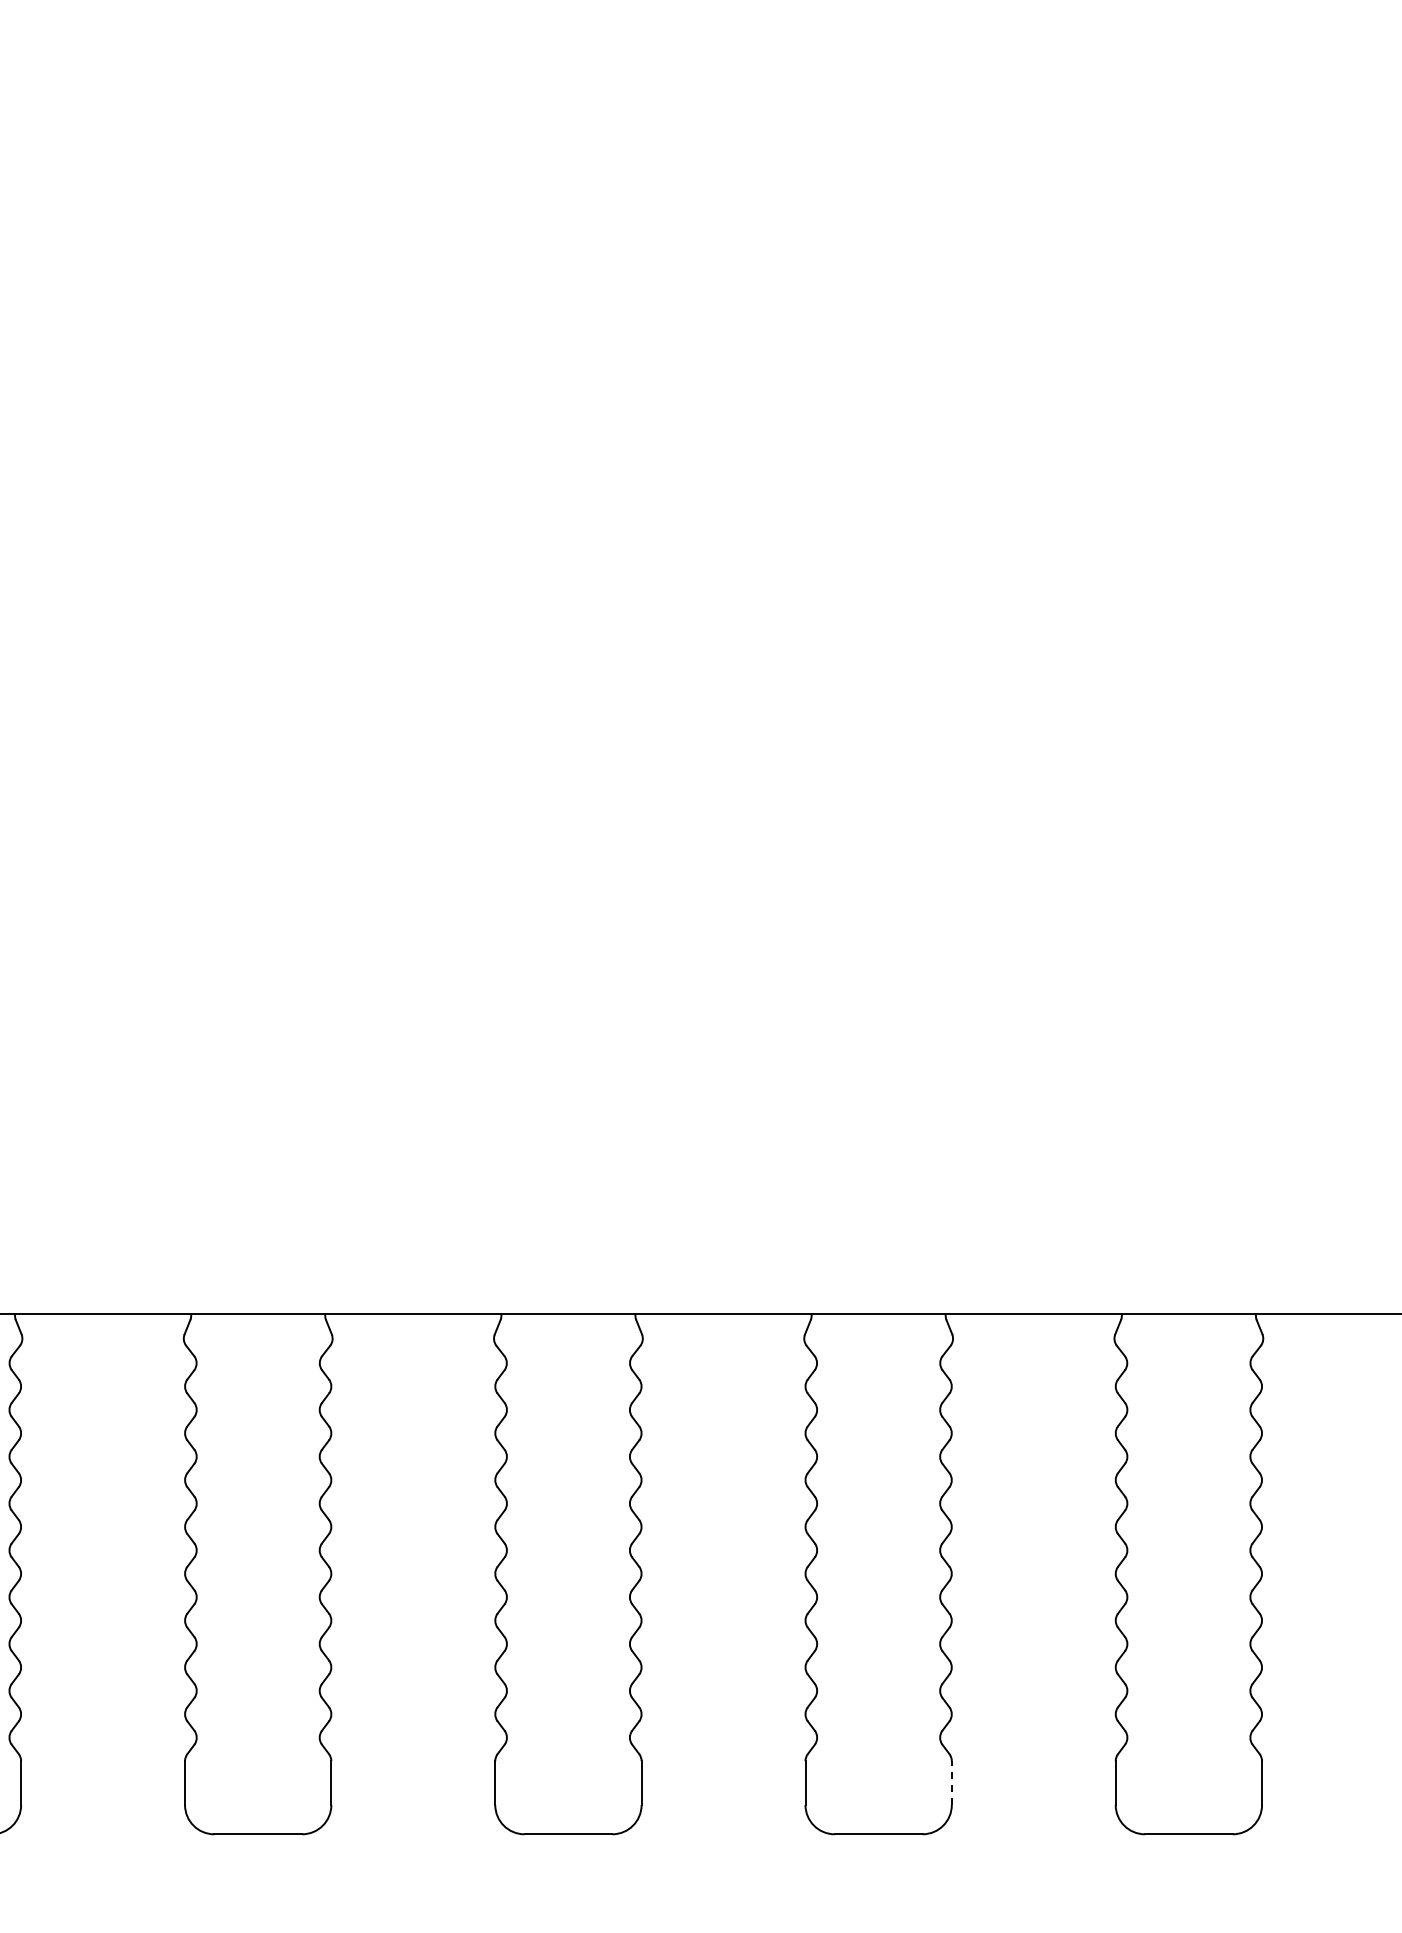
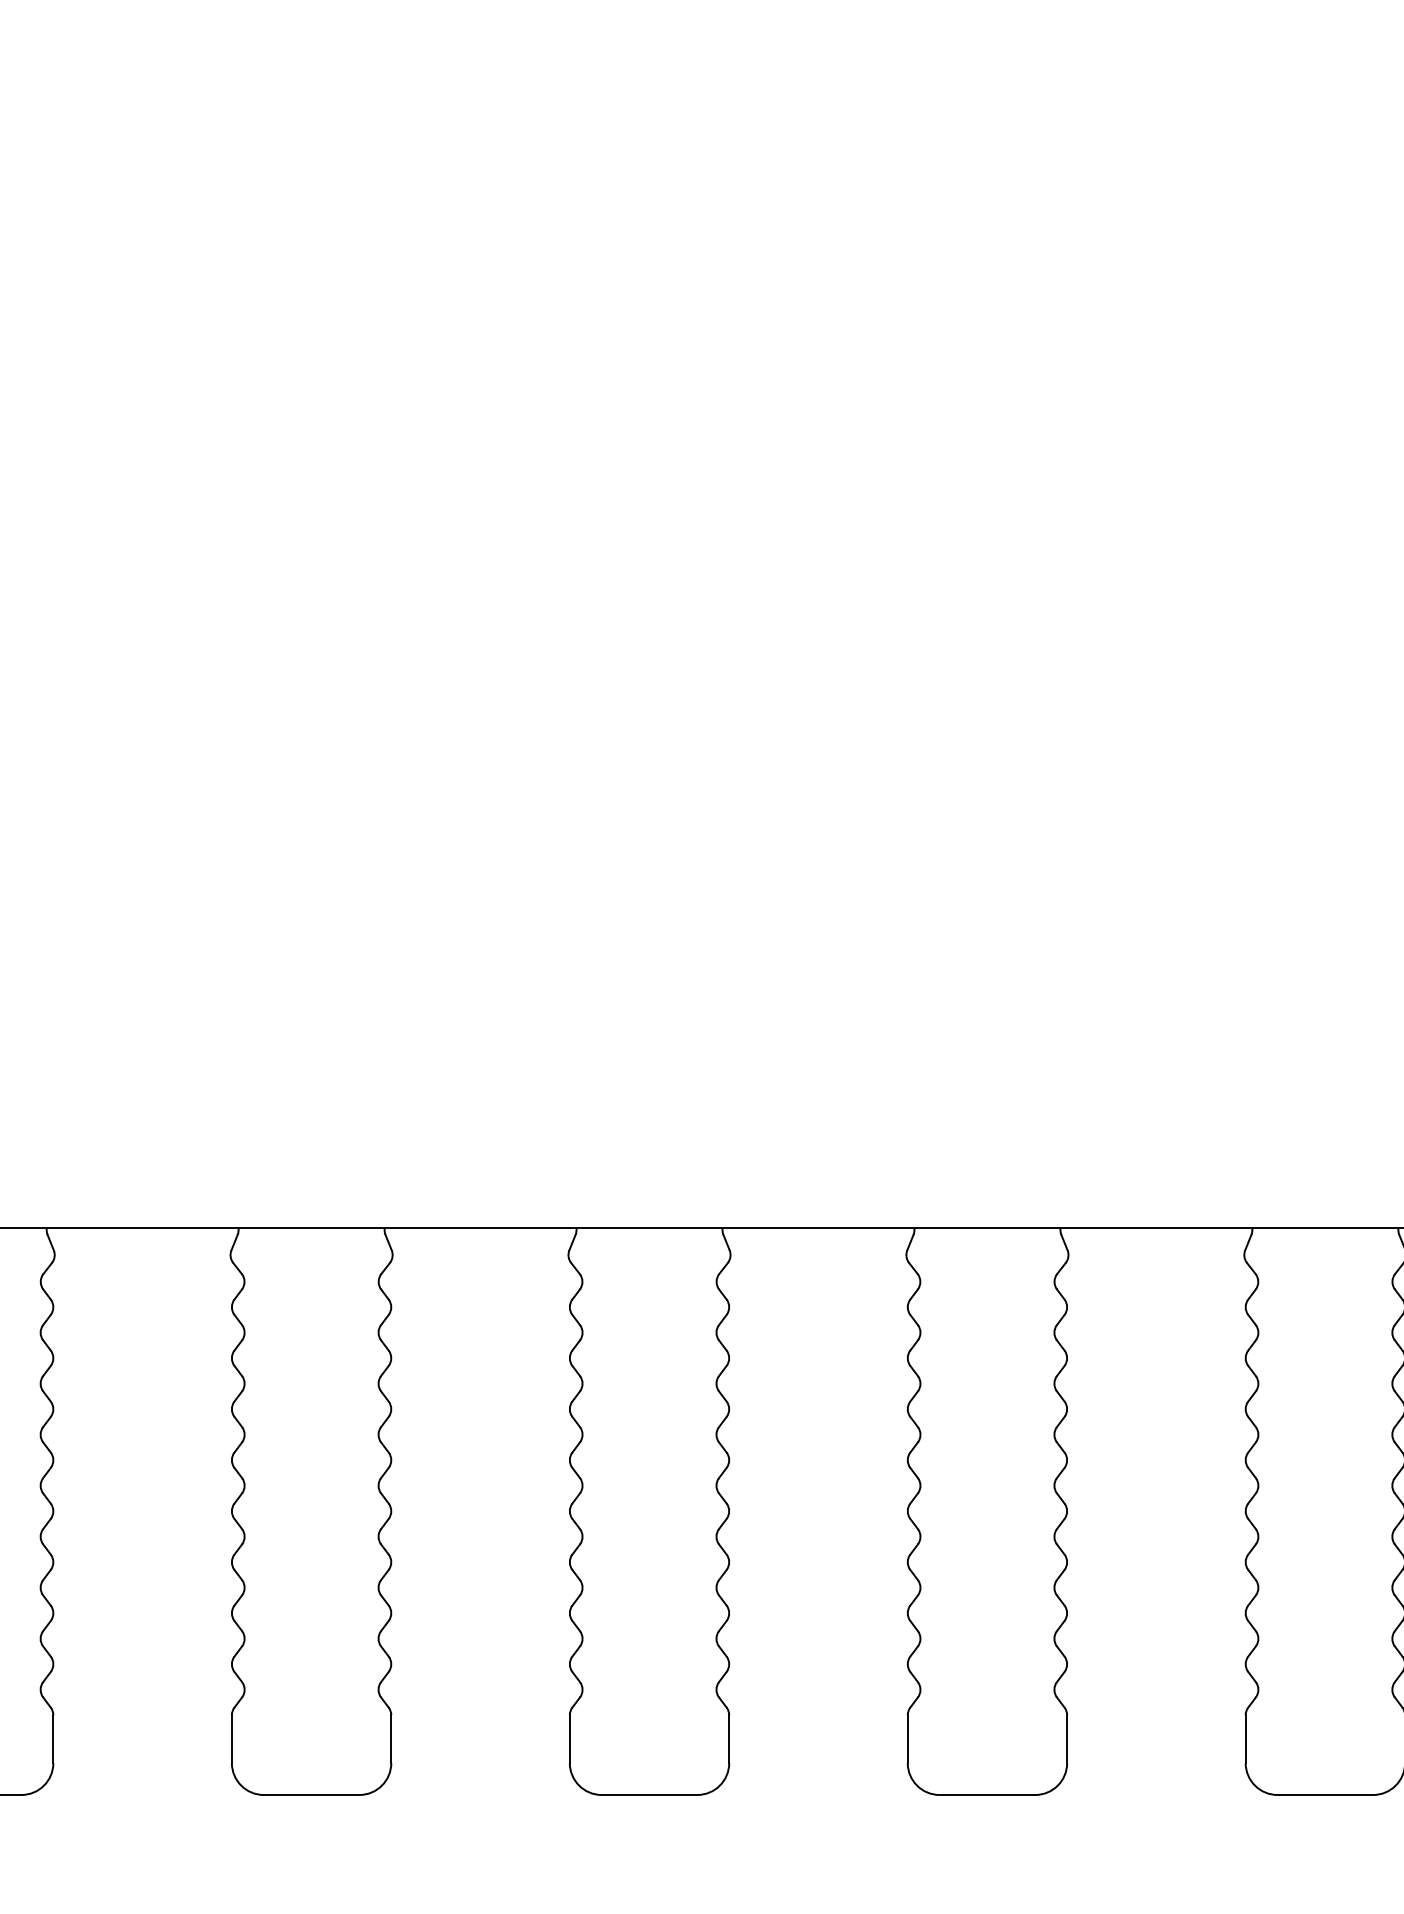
line: (951, 1783) -> (1066, 1739), dashed -> solid

